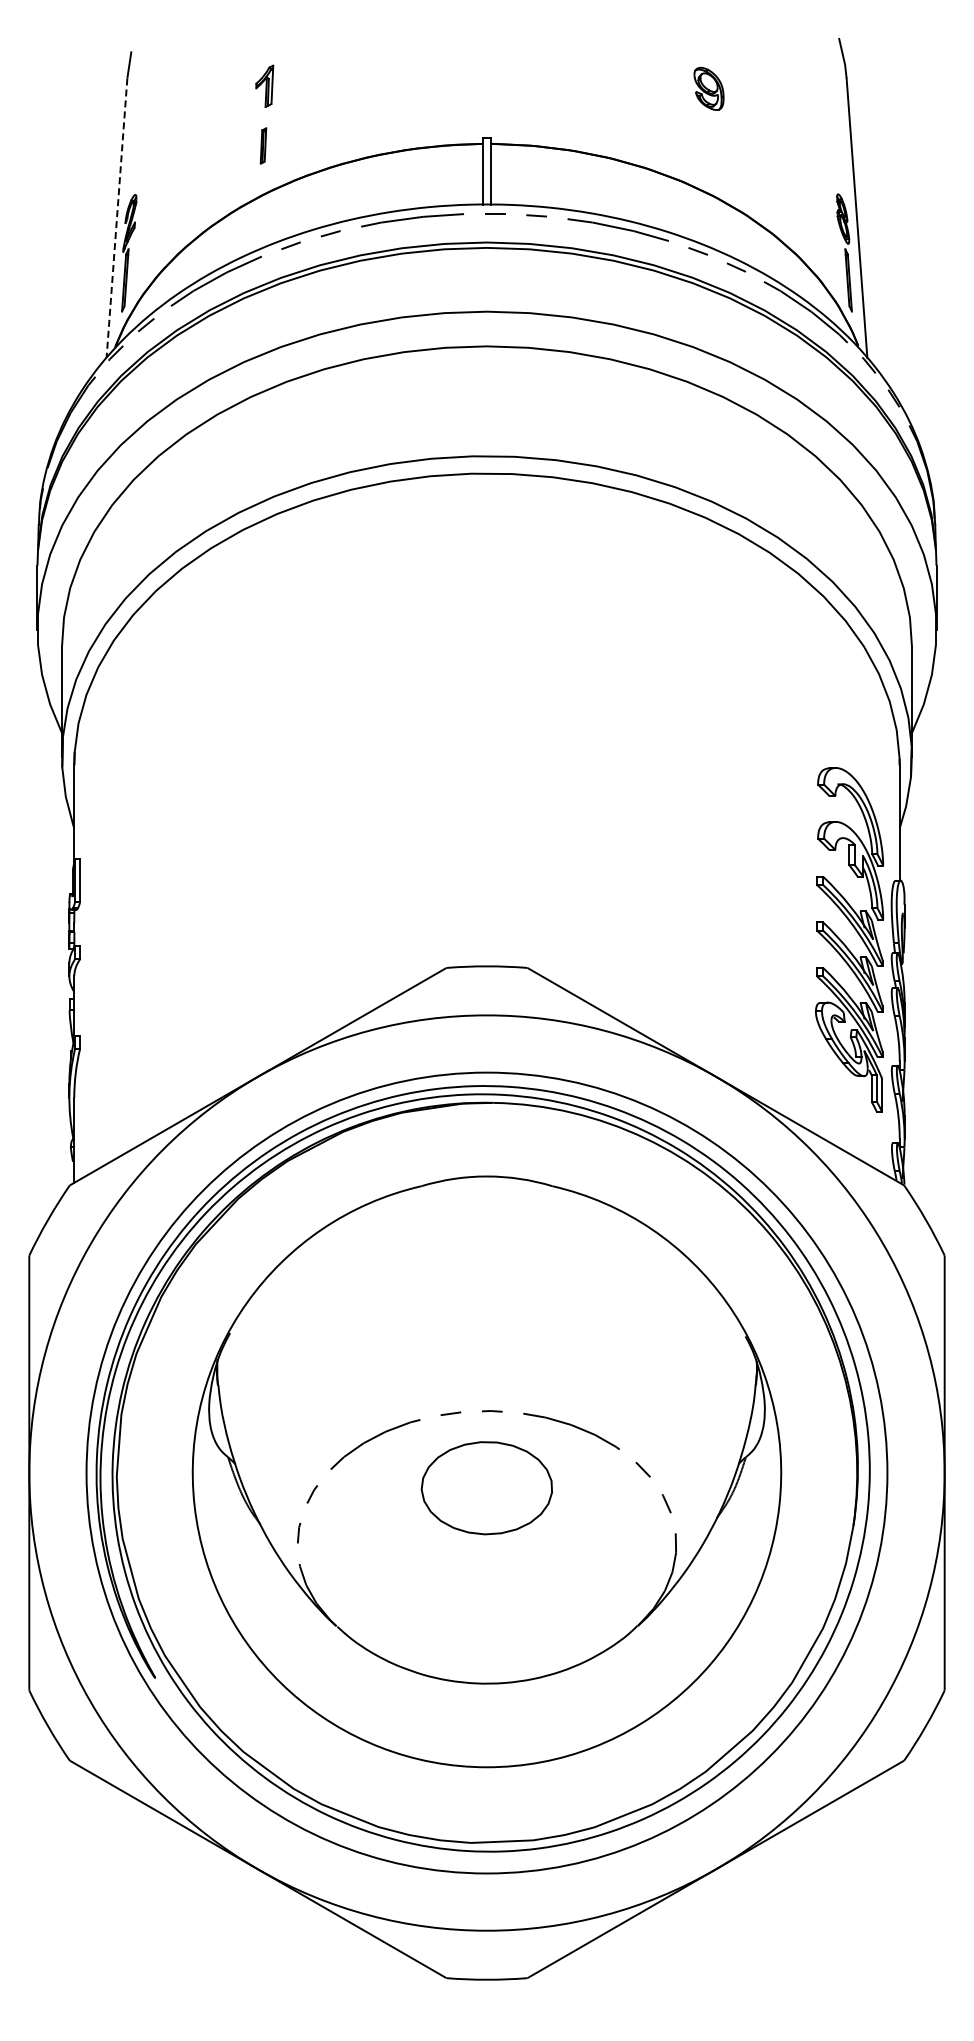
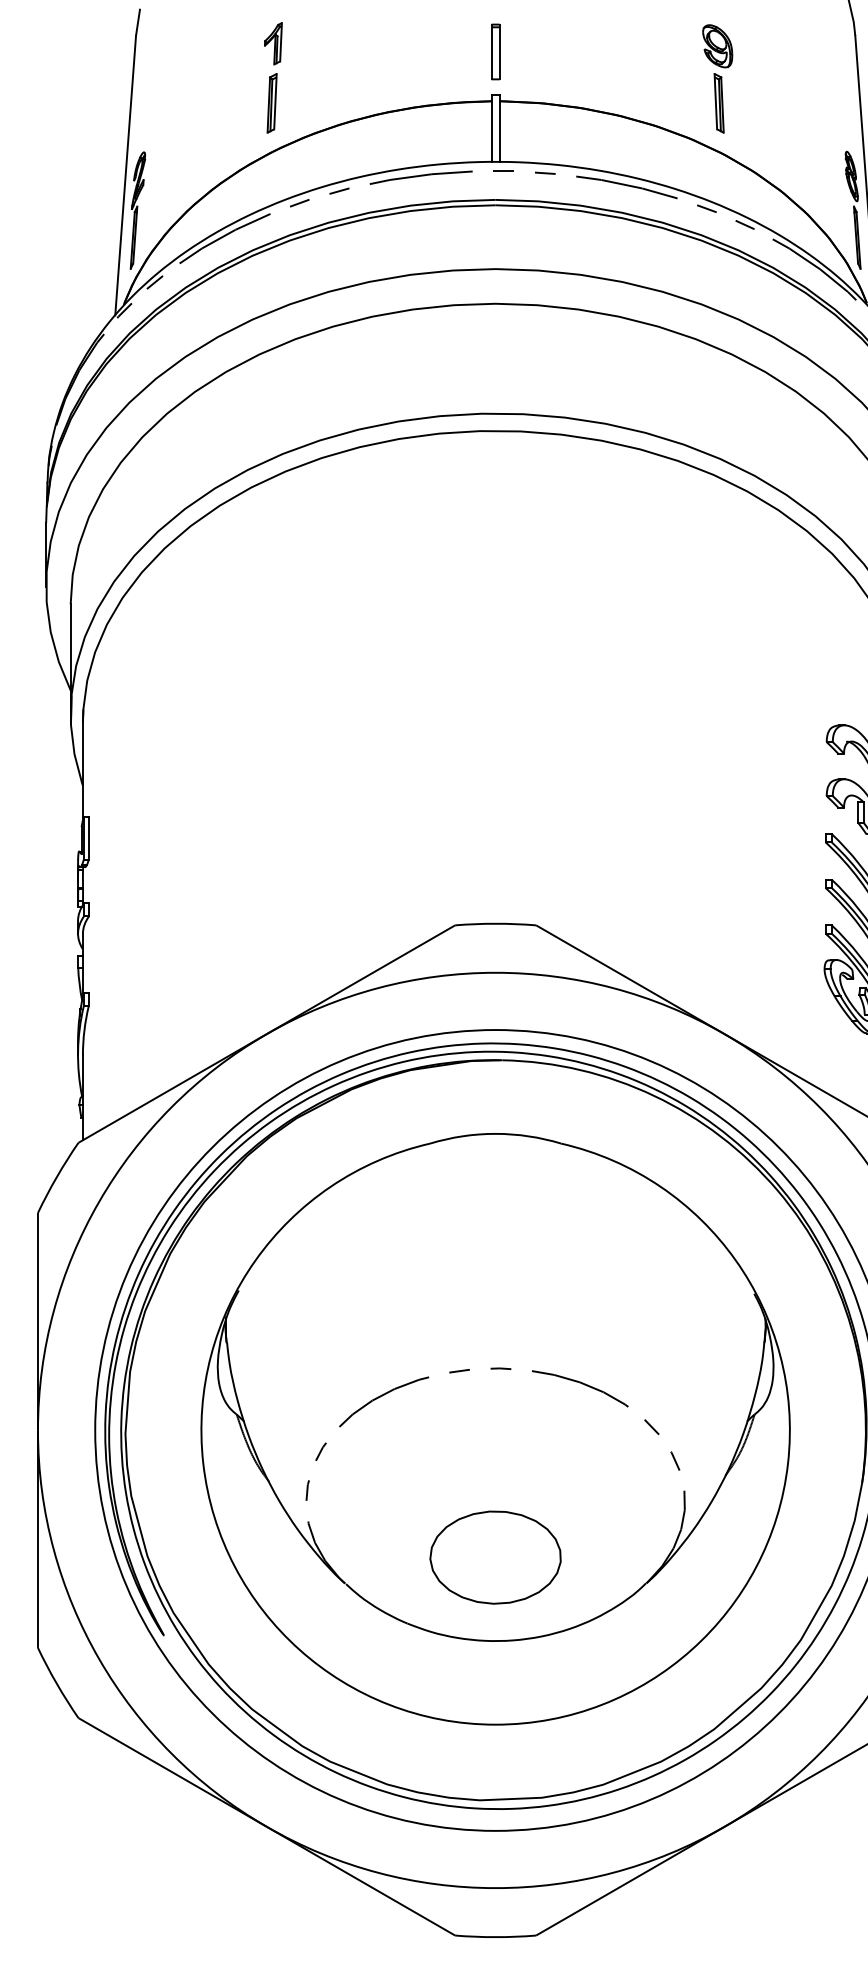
part: (486, 94) -> (495, 51), added
part: (263, 145) -> (272, 102), size x1.67
part: (710, 145) -> (719, 102), added
line: (116, 218) -> (125, 175), dashed -> solid
part: (486, 1488) -> (495, 1557), moved

